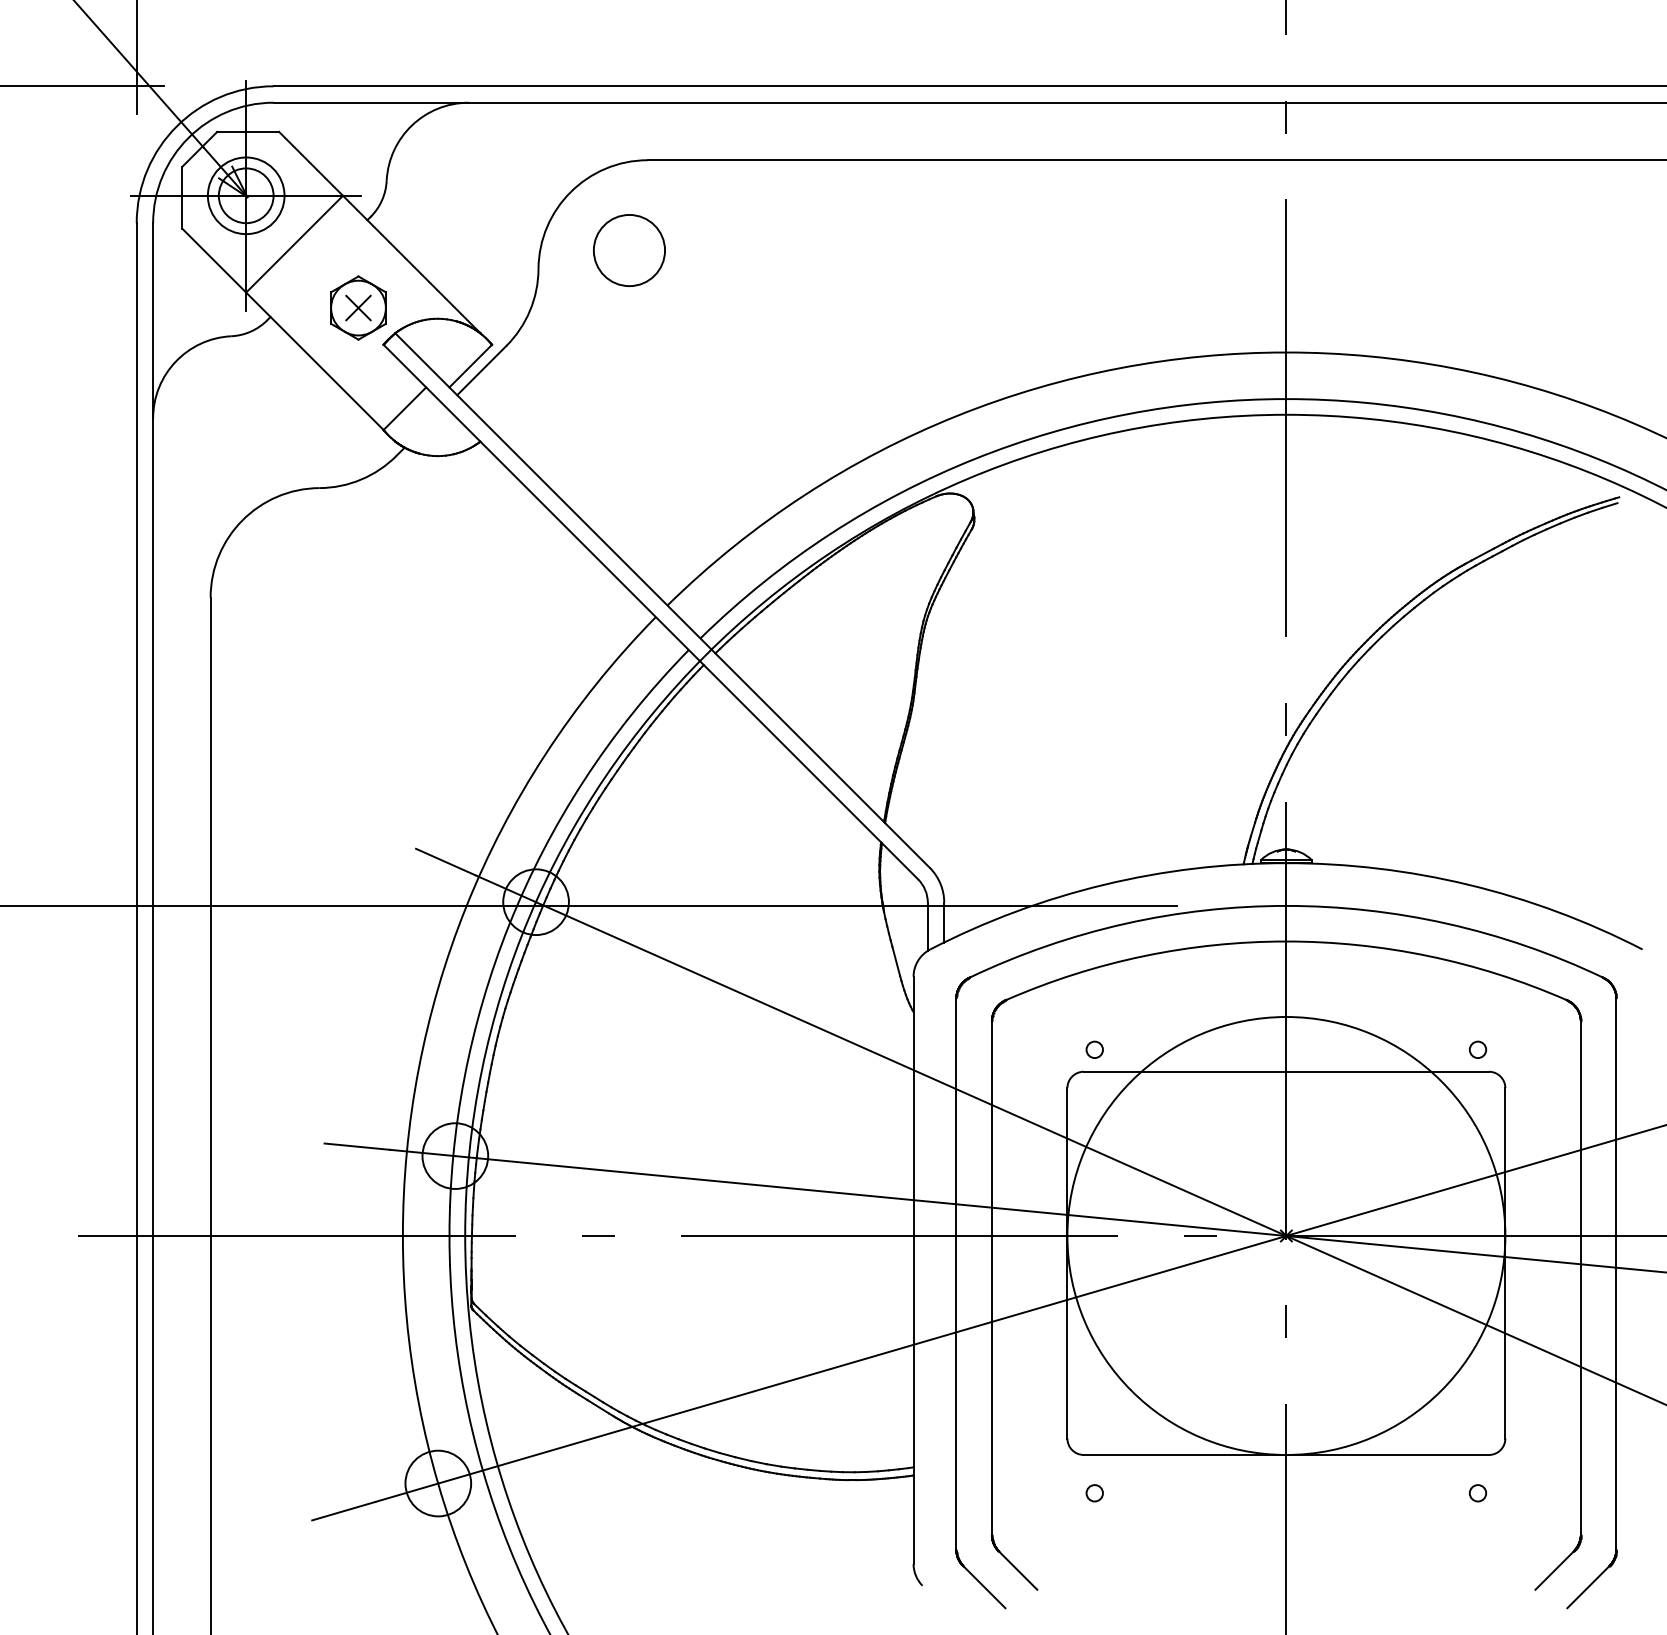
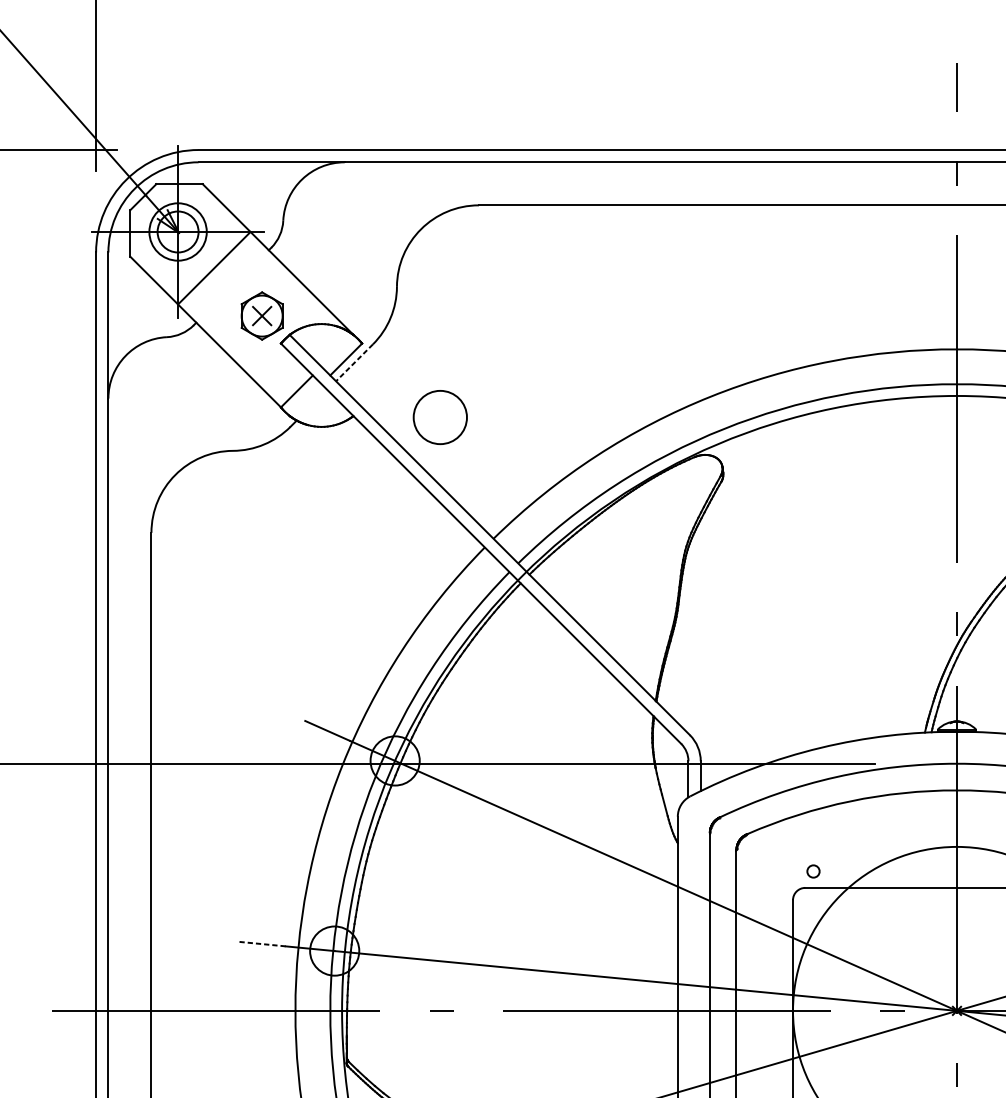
circle: (629, 250) -> (440, 417), moved
line: (481, 370) -> (354, 362), solid -> dashed
line: (357, 1146) -> (261, 943), solid -> dashed

